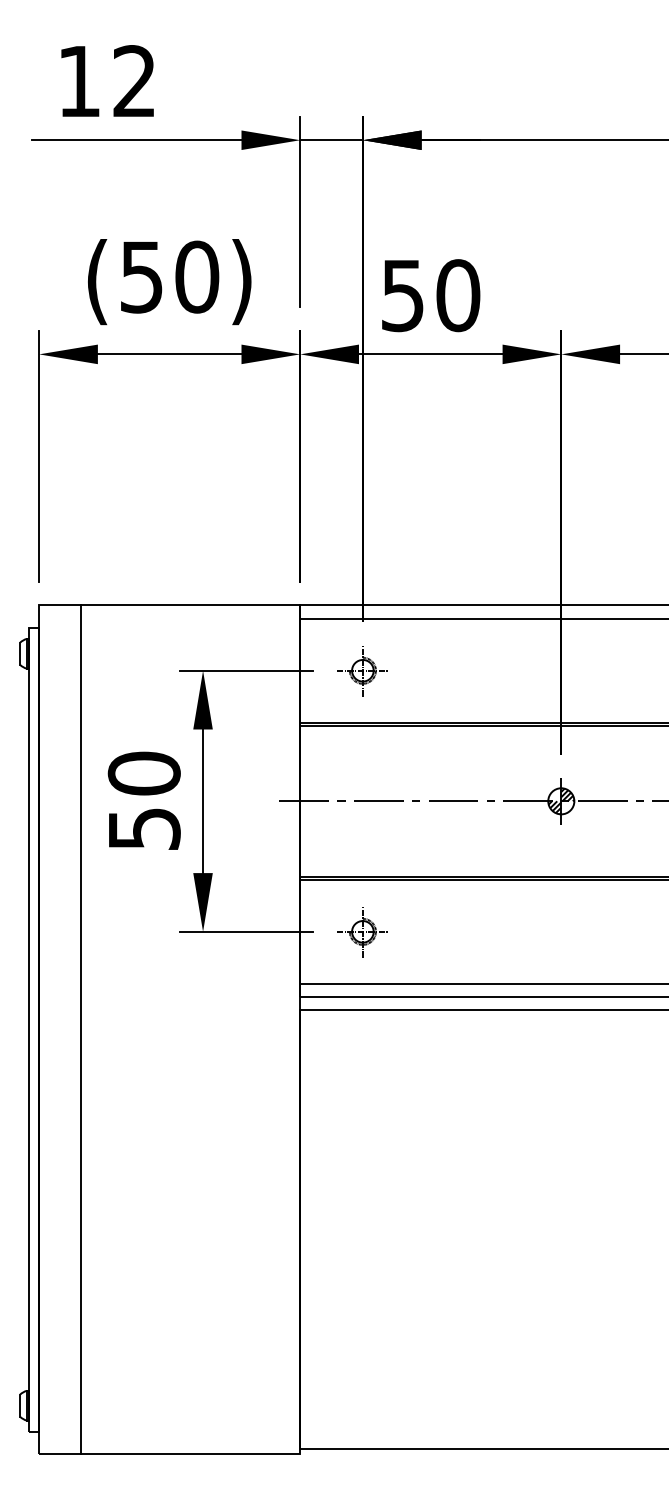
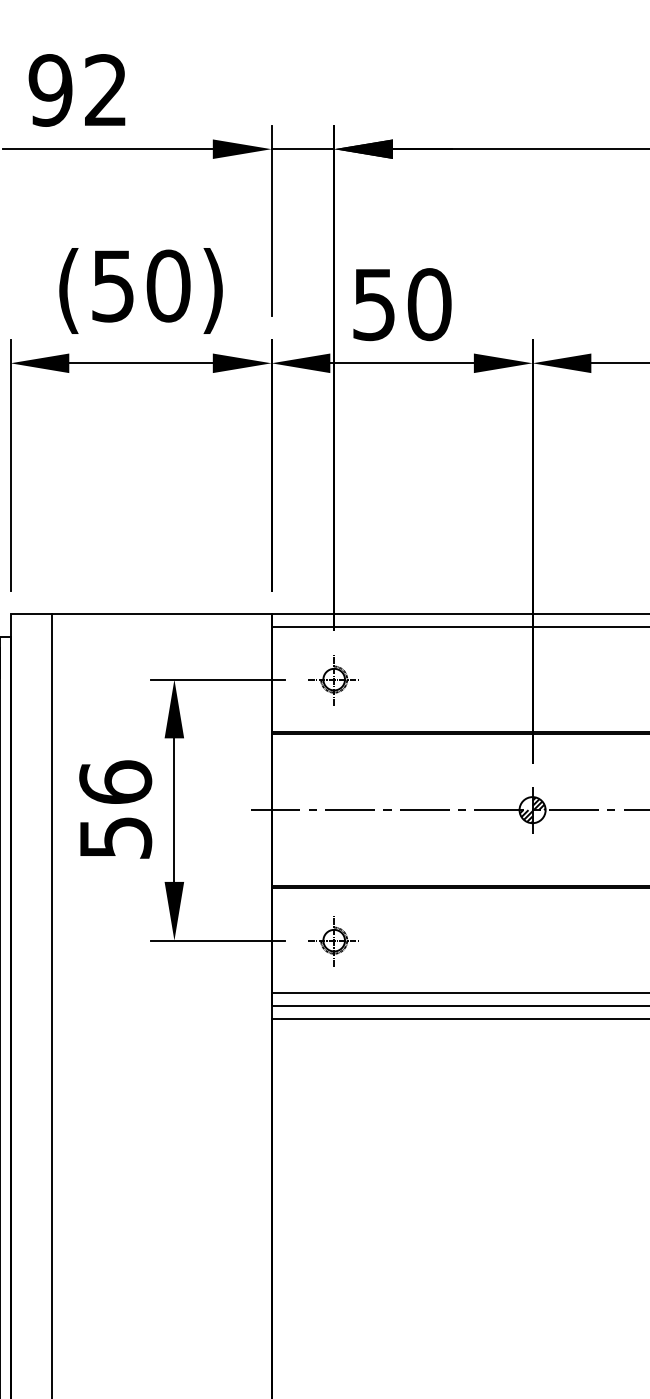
text: (79, 81) -> (50, 90), 12 -> 92
text: (143, 773) -> (114, 782), 50 -> 56

